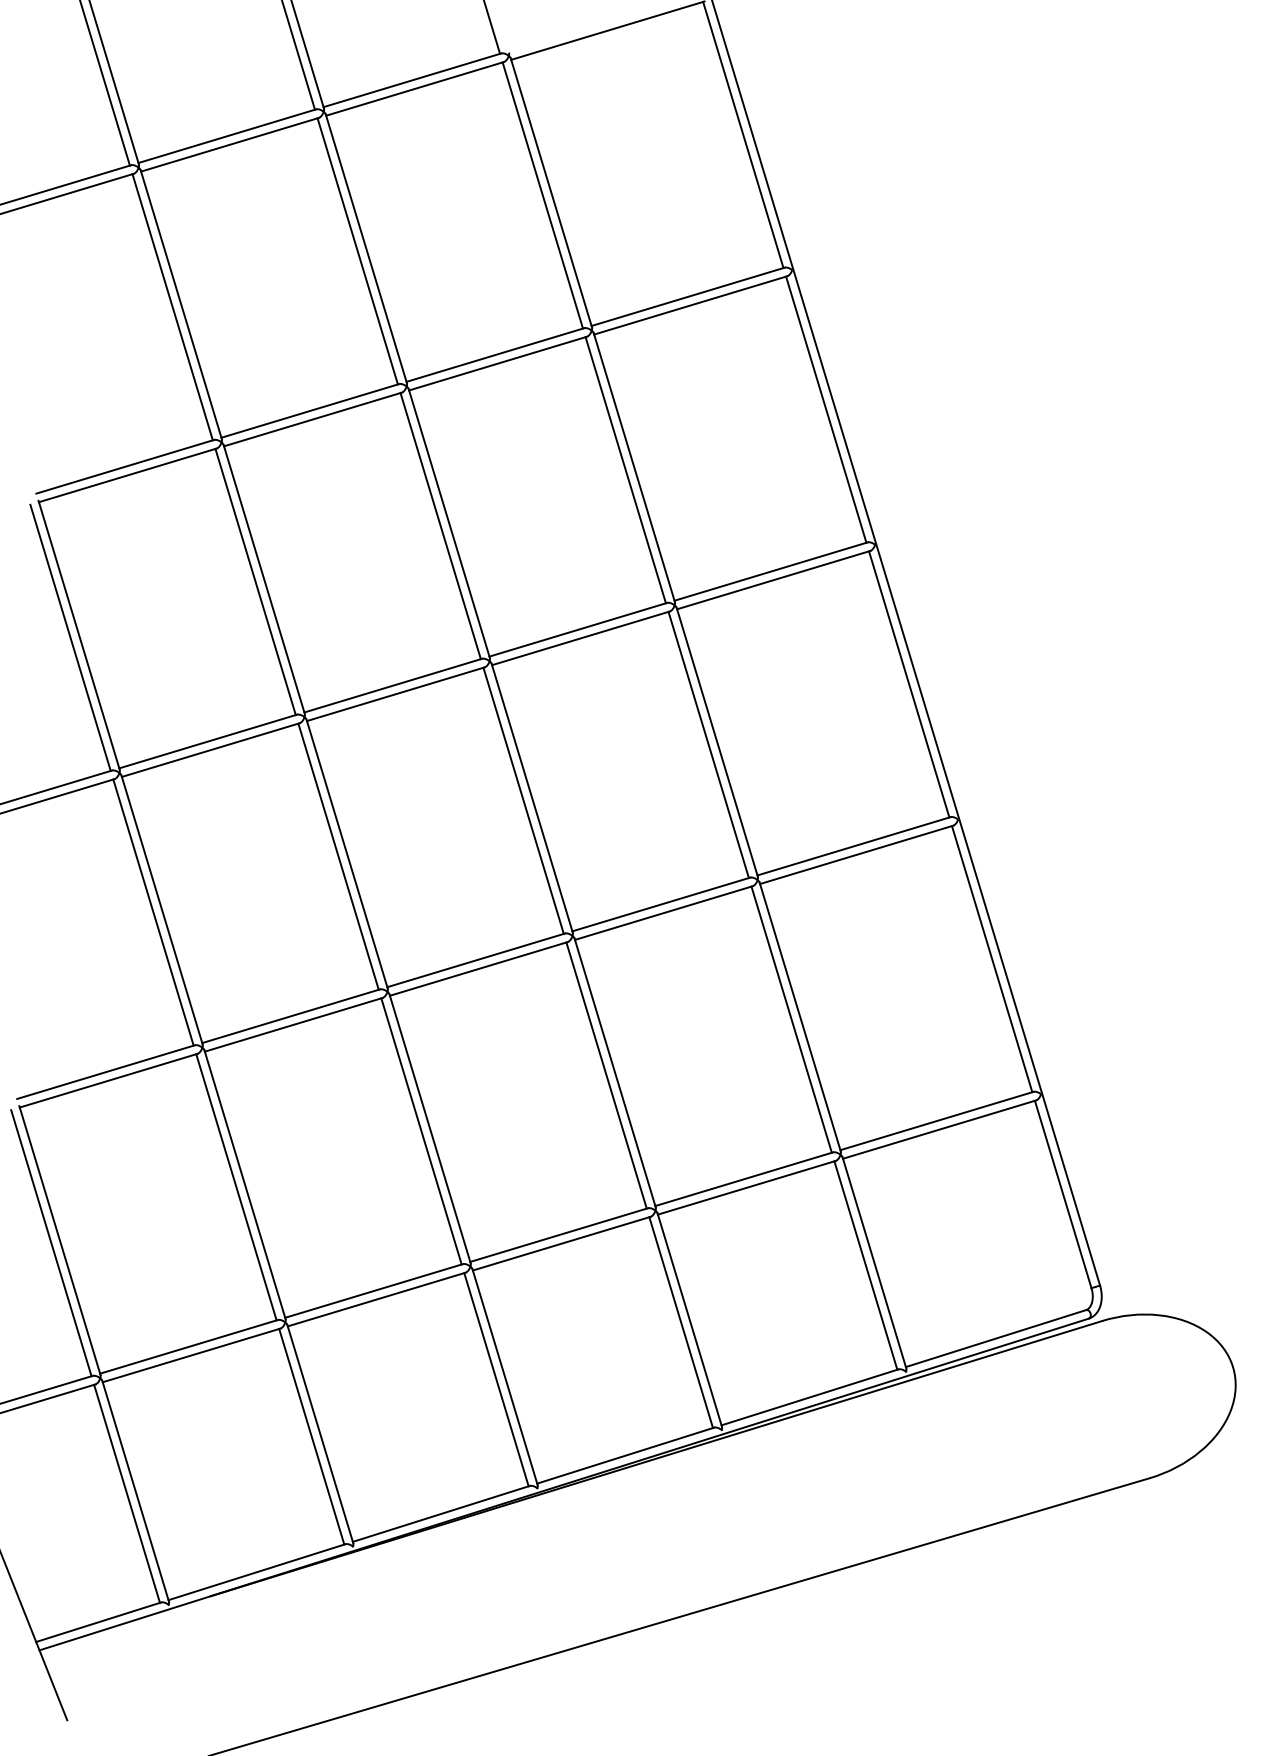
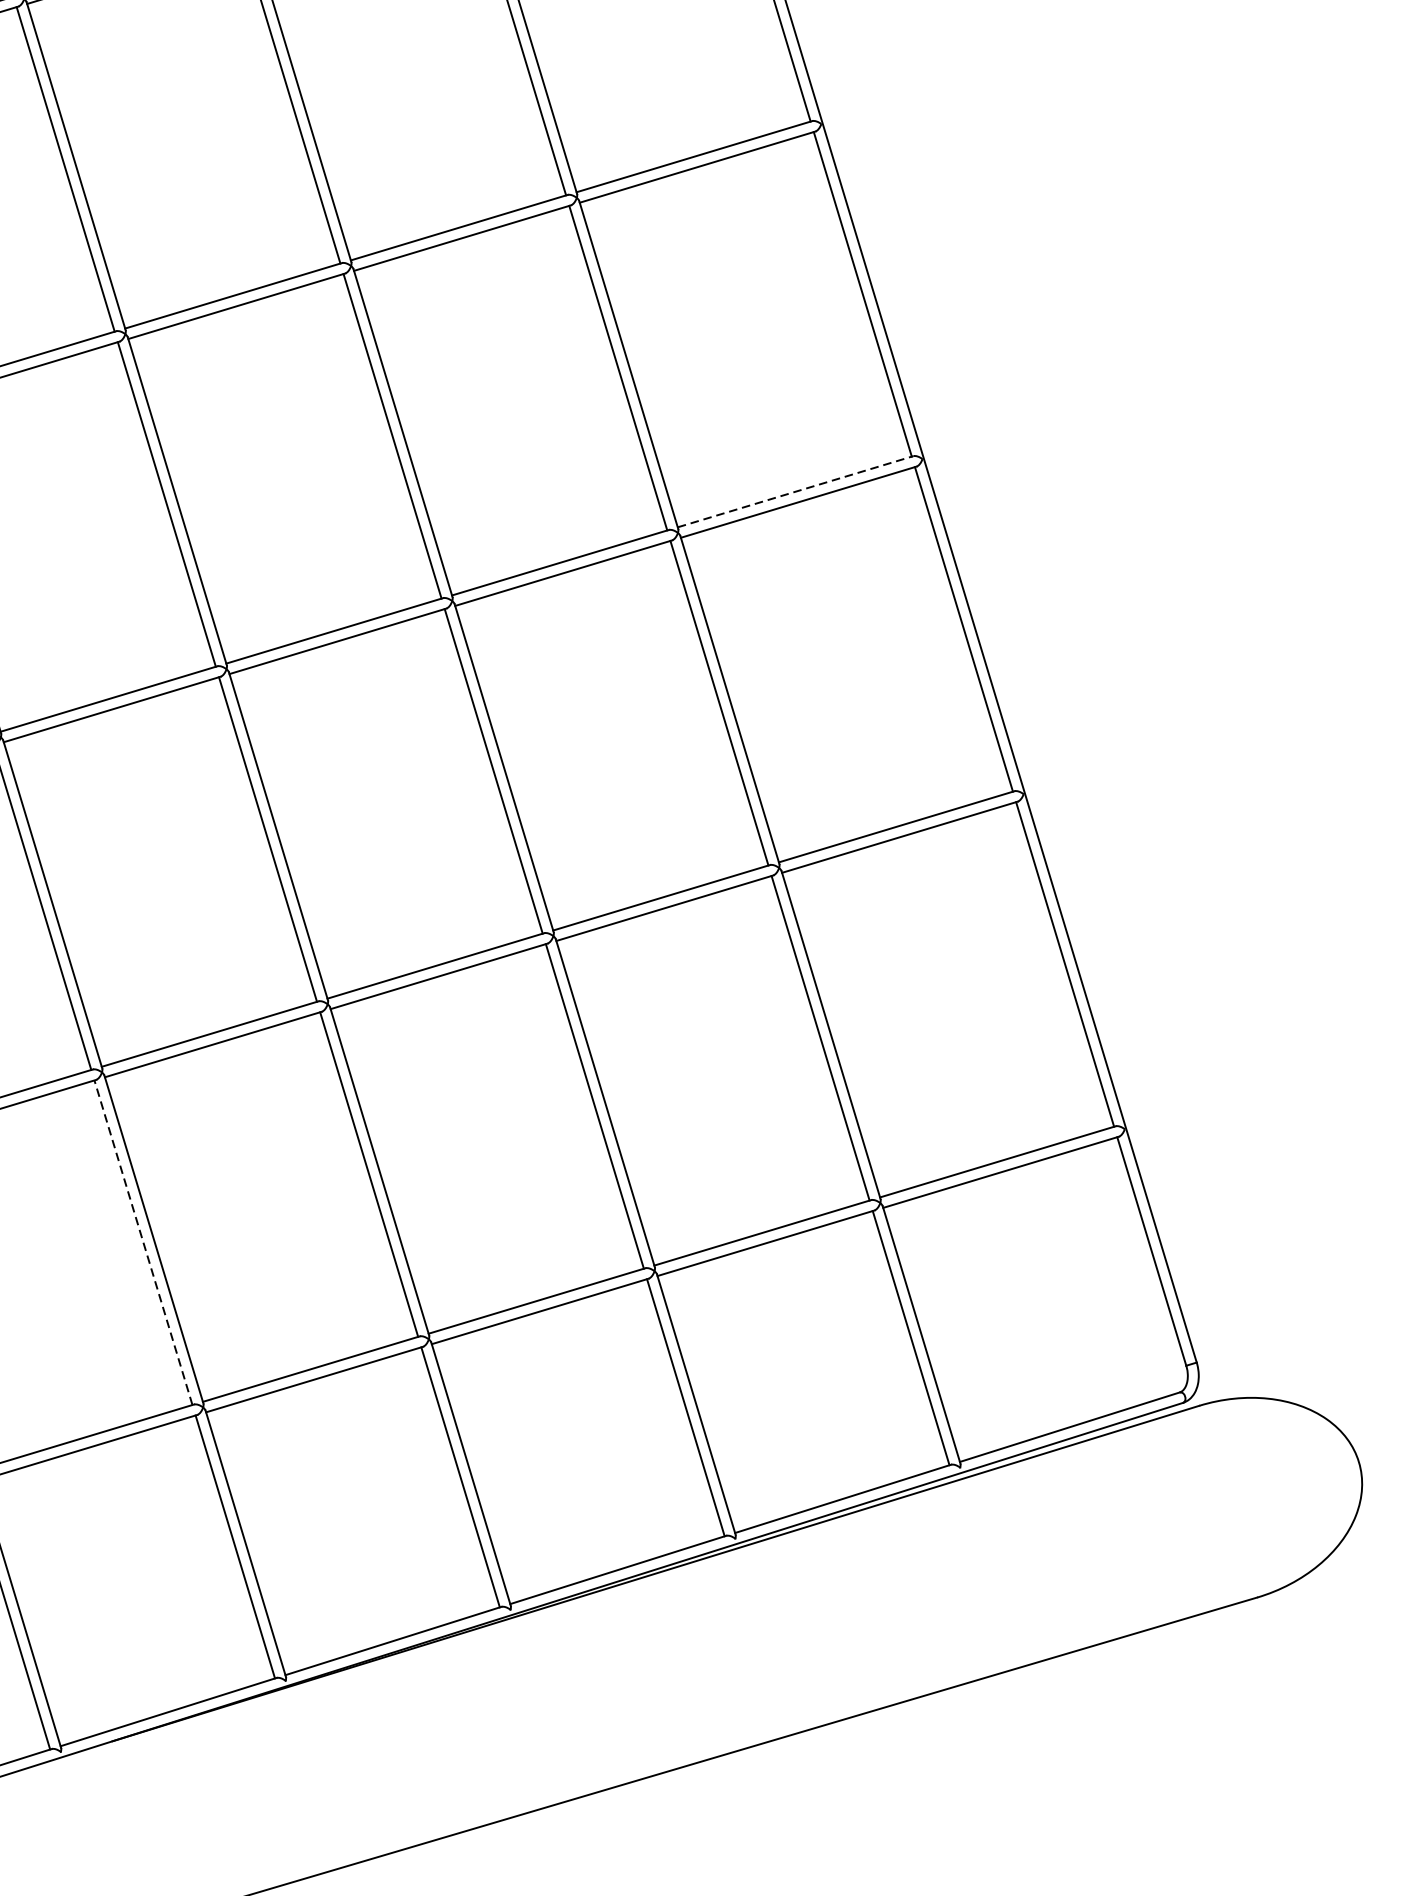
line: (771, 571) -> (796, 491), solid -> dashed
line: (236, 1186) -> (143, 1241), solid -> dashed

